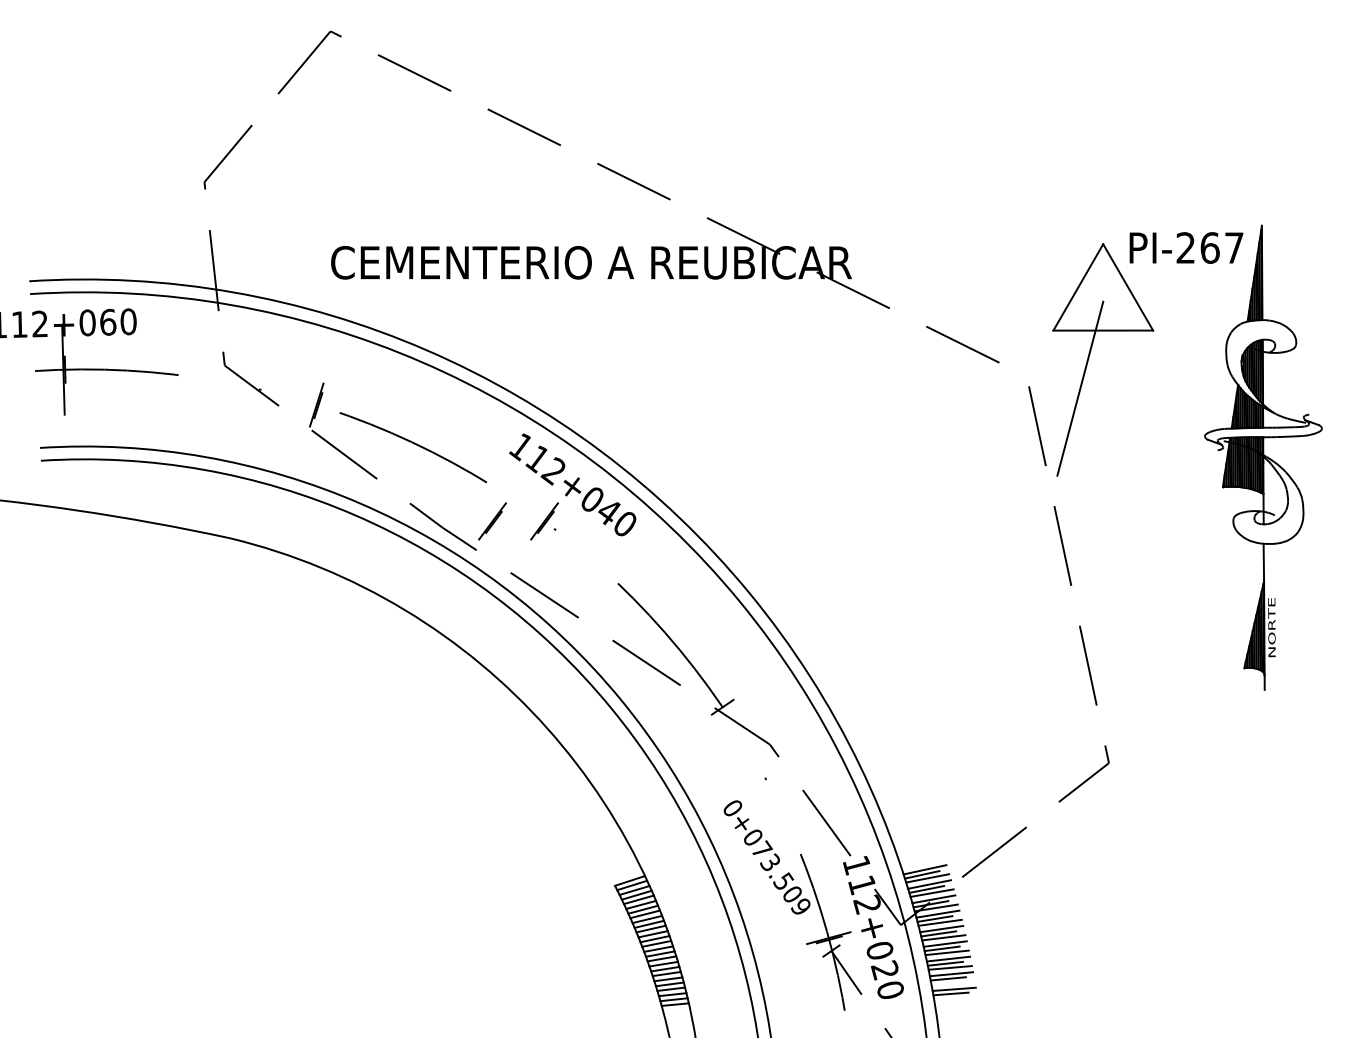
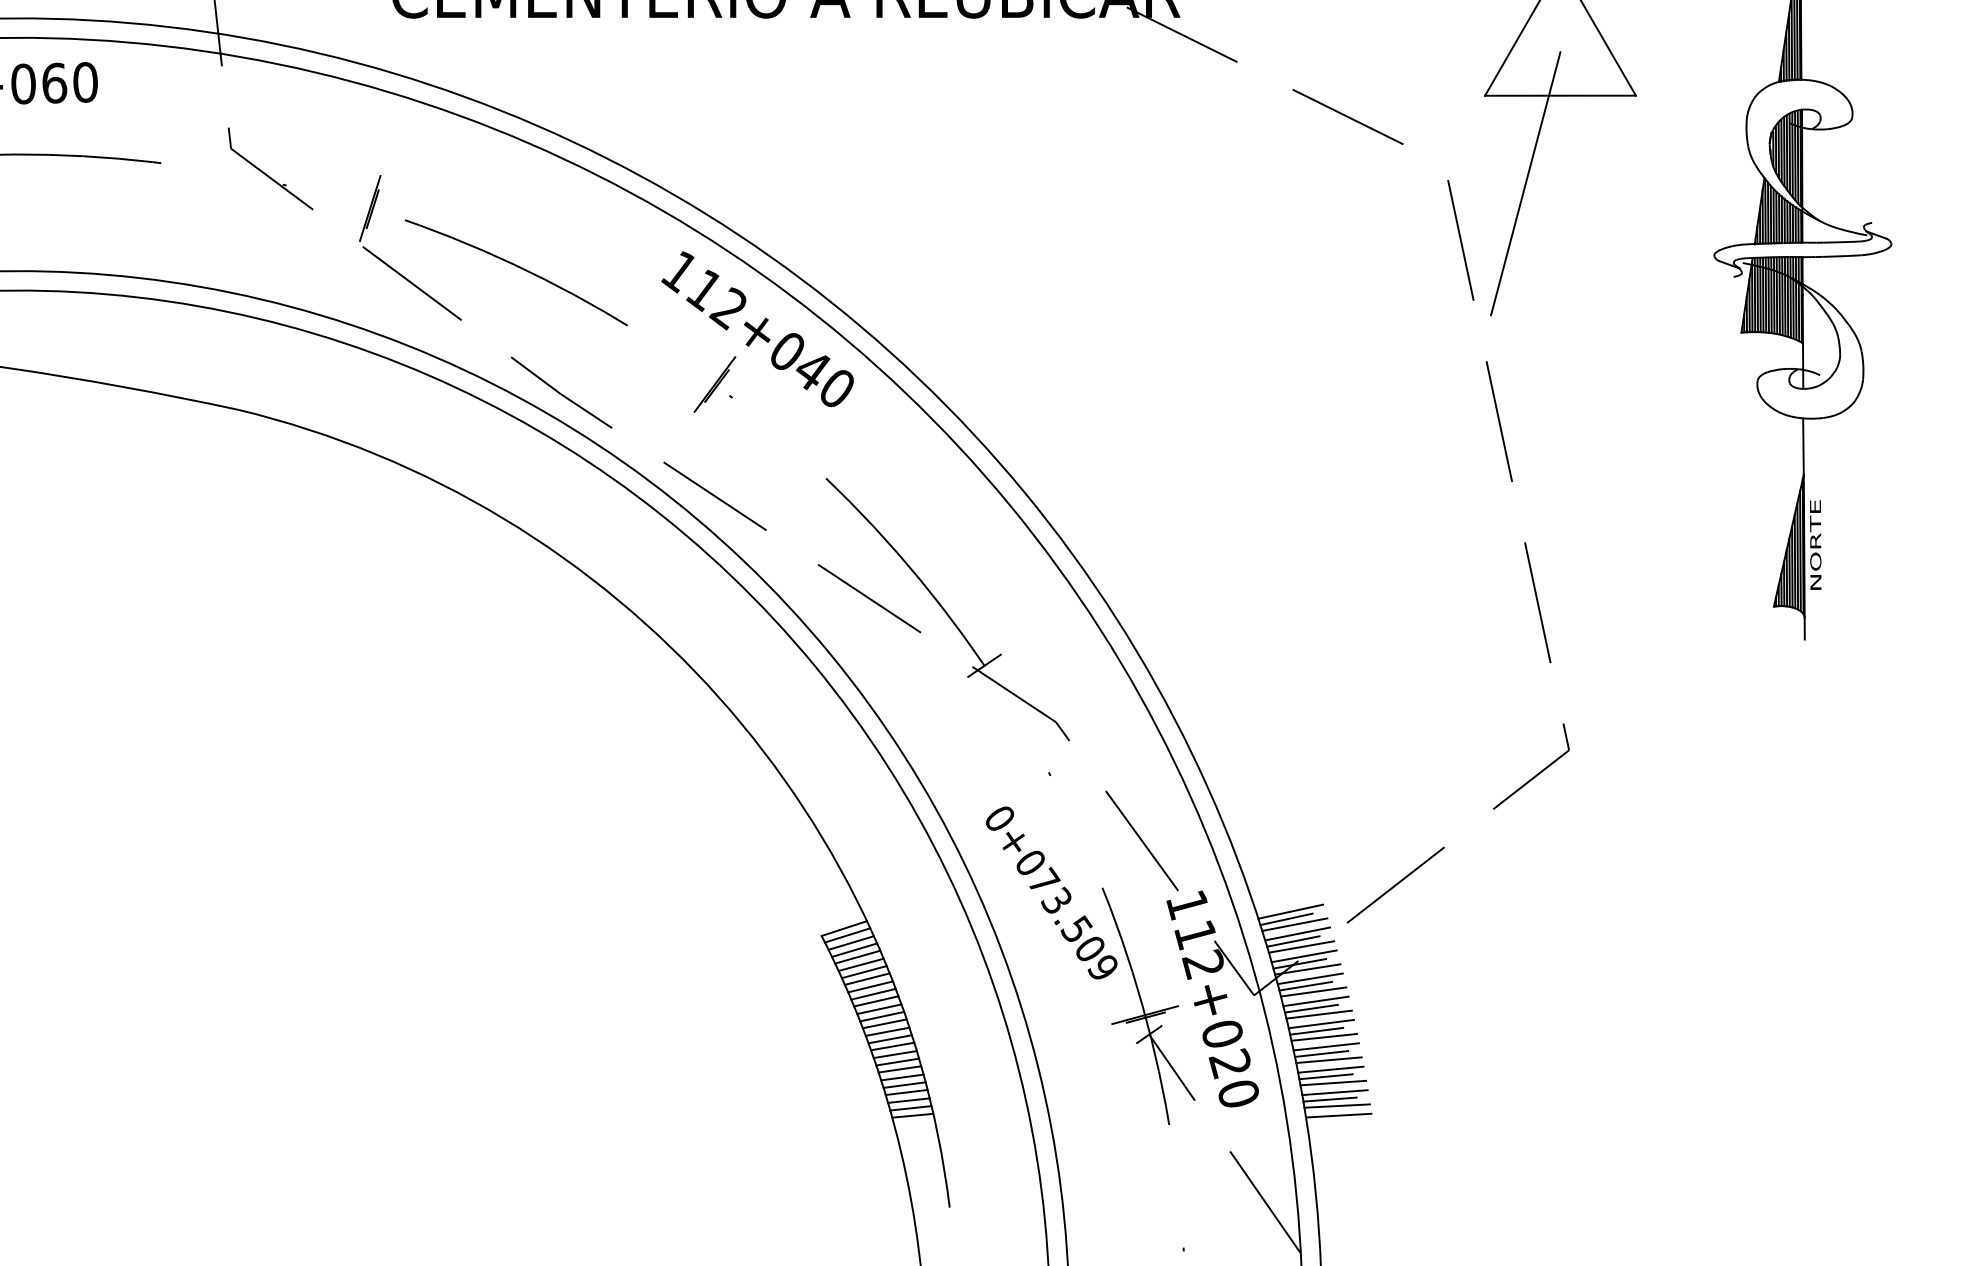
line: (492, 521) -> (636, 384), removed
line: (952, 982) -> (1332, 1082), added
line: (955, 998) -> (1336, 1106), added
line: (956, 1004) -> (1338, 1115), added

